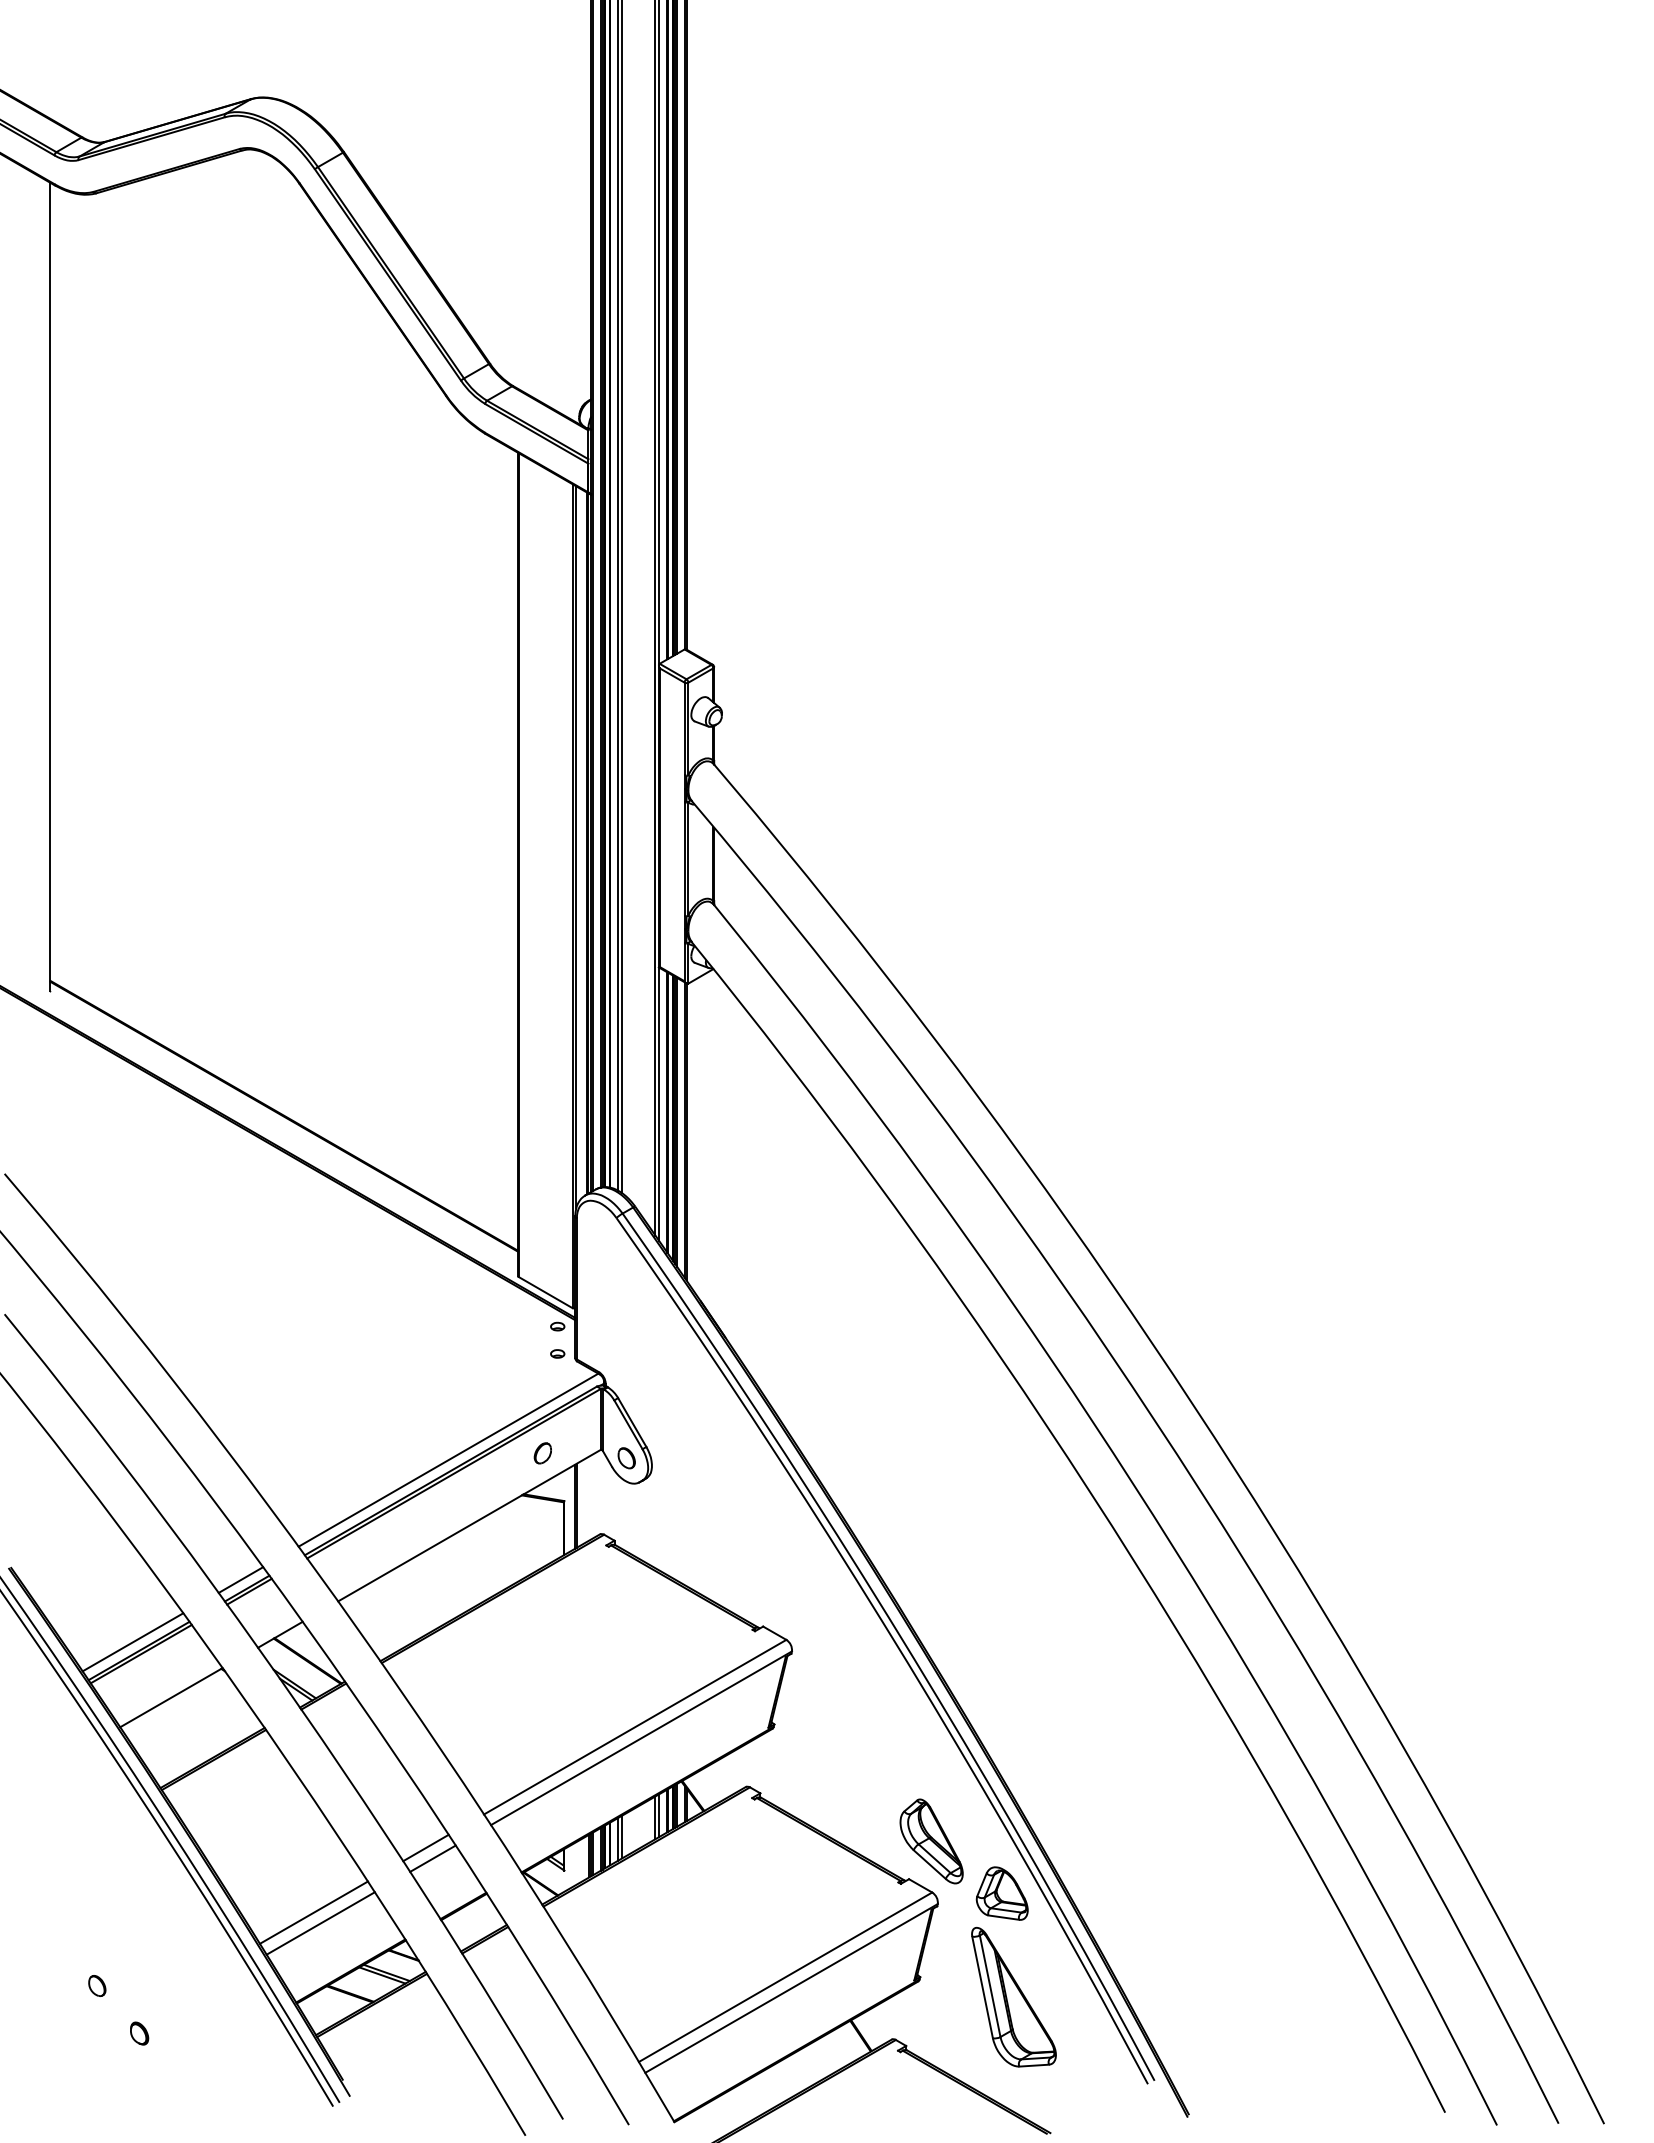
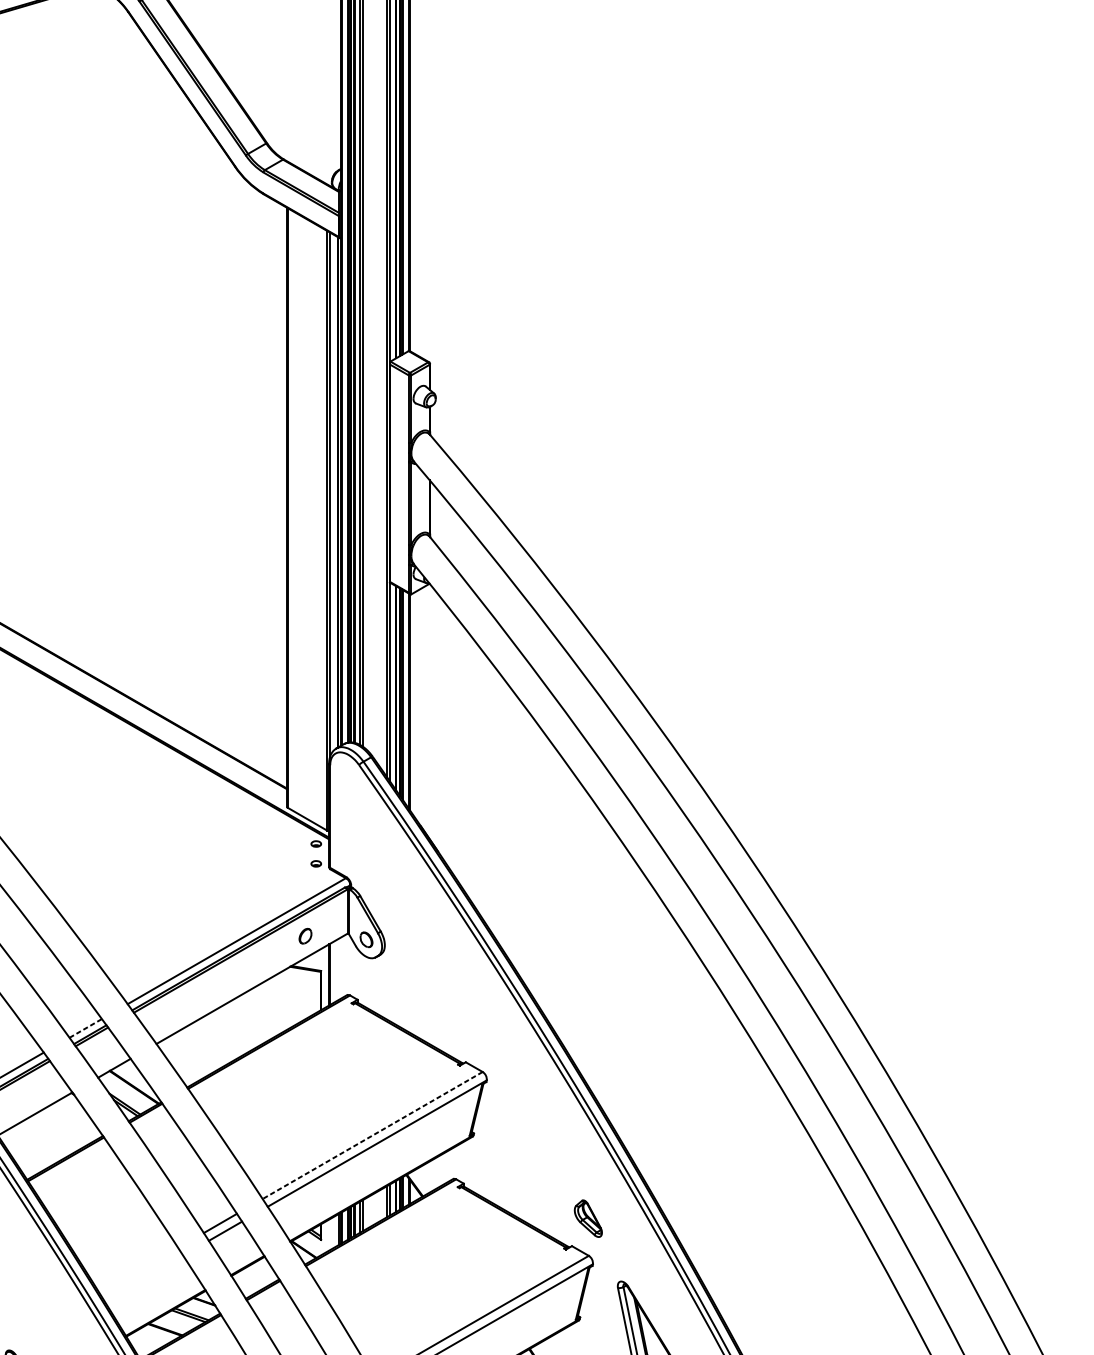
line: (240, 1580) -> (85, 1028), solid -> dashed
line: (635, 1727) -> (372, 1135), solid -> dashed
part: (931, 1841) -> (588, 1218), size x0.6
part: (1001, 1893) -> (639, 1256), removed
line: (313, 1912) -> (138, 1270), removed
line: (320, 1923) -> (143, 1278), removed

